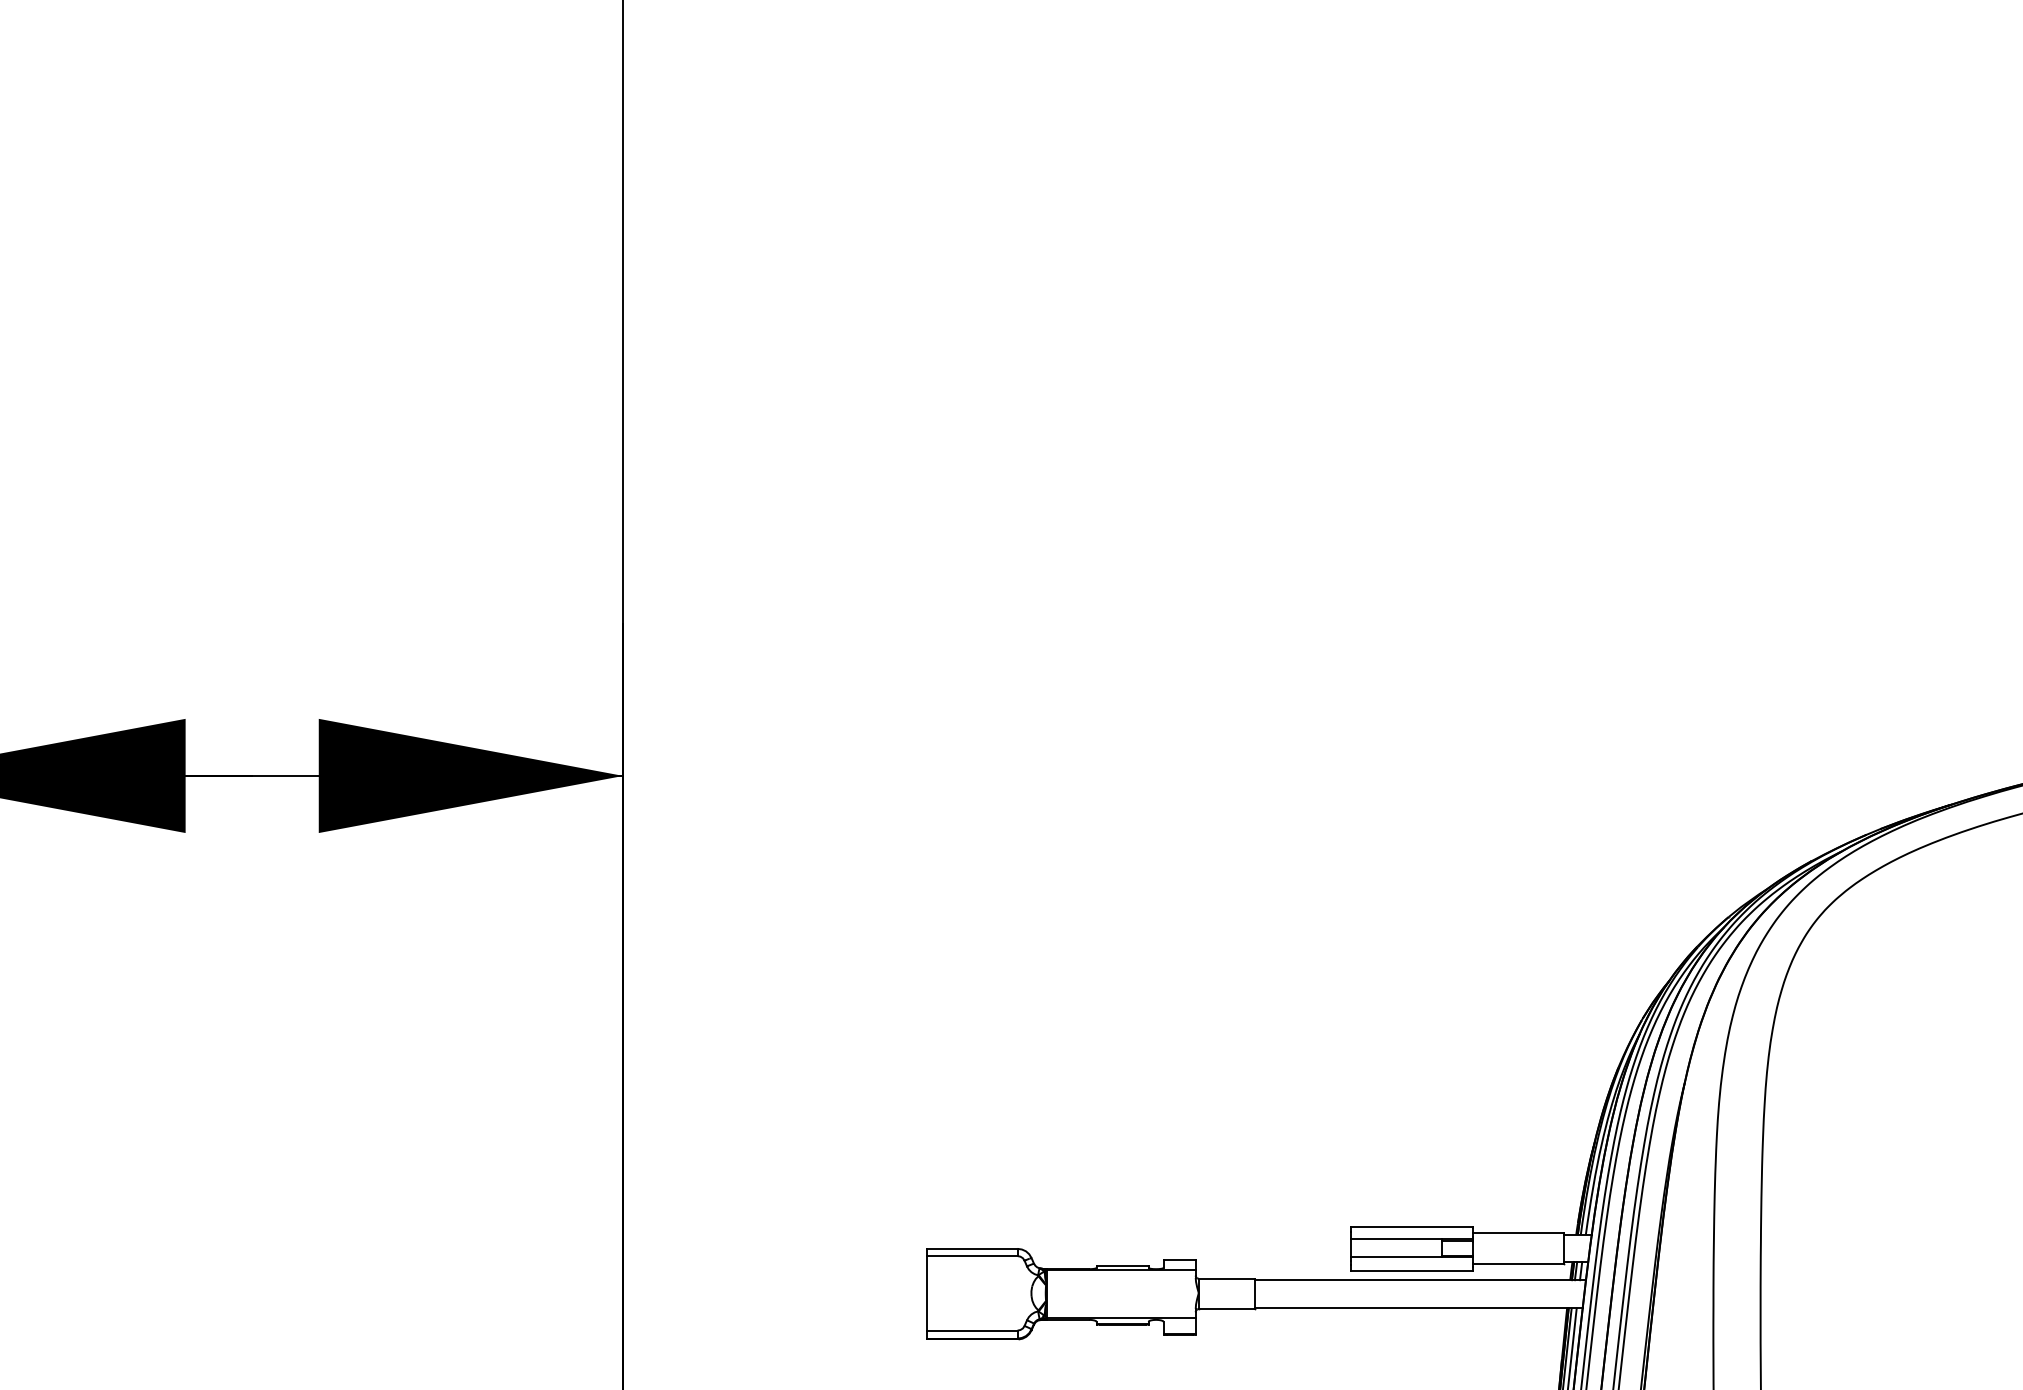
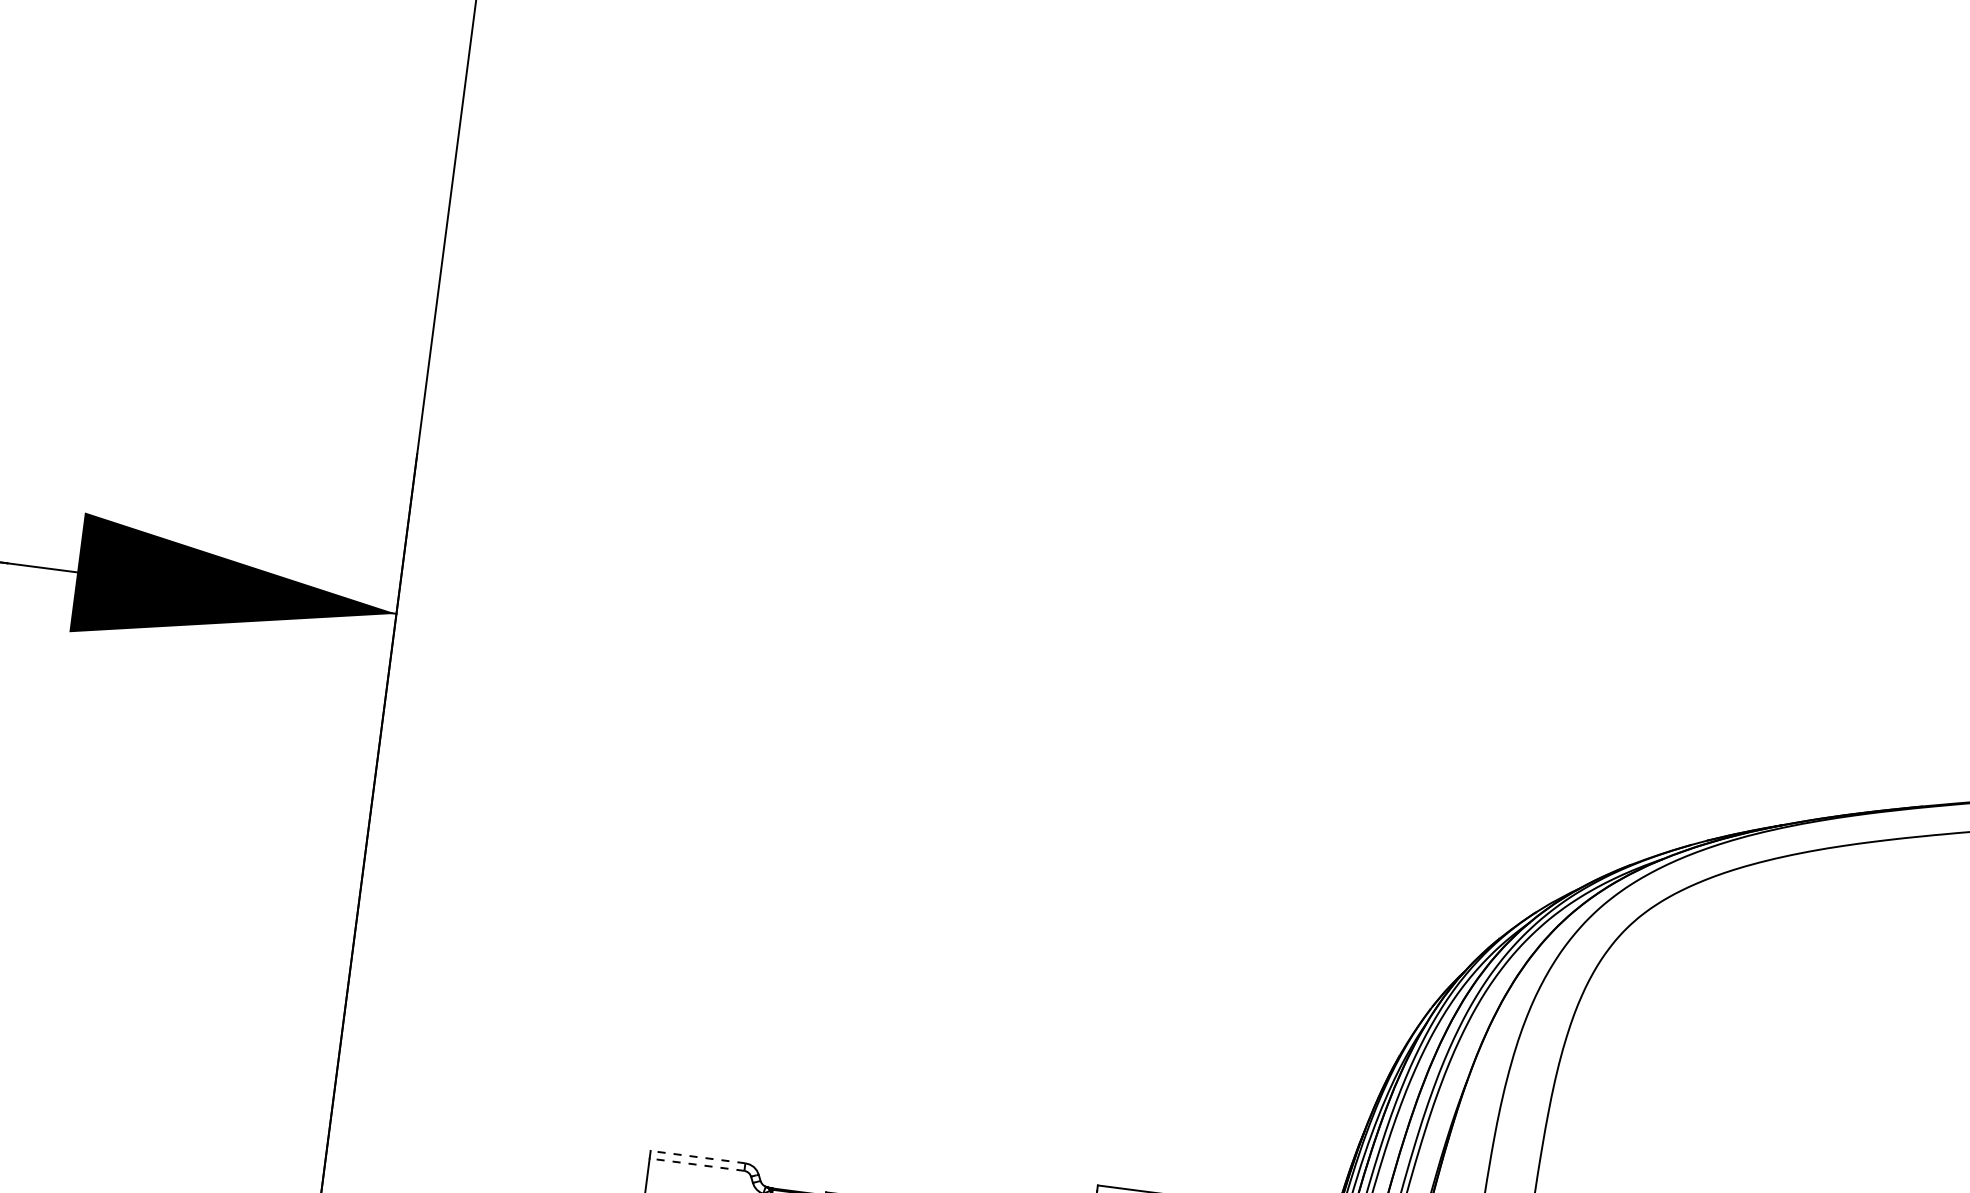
line: (971, 1248) -> (697, 1156), solid -> dashed
line: (971, 1256) -> (696, 1165), solid -> dashed

